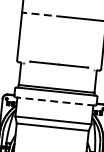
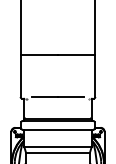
line: (43, 14) -> (39, 54), dashed -> solid
line: (54, 101) -> (57, 129), dashed -> solid

